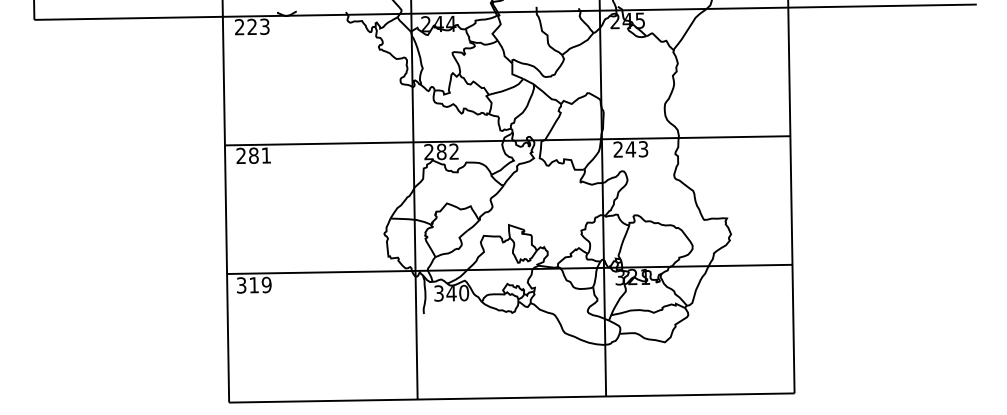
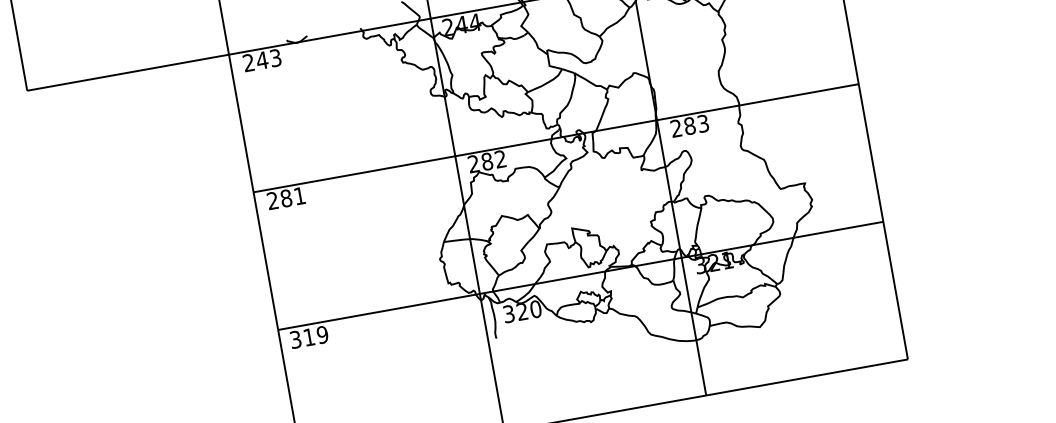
text: (252, 26) -> (262, 59), 223 -> 243
text: (630, 149) -> (689, 126), 243 -> 283
text: (451, 293) -> (522, 311), 340 -> 320

